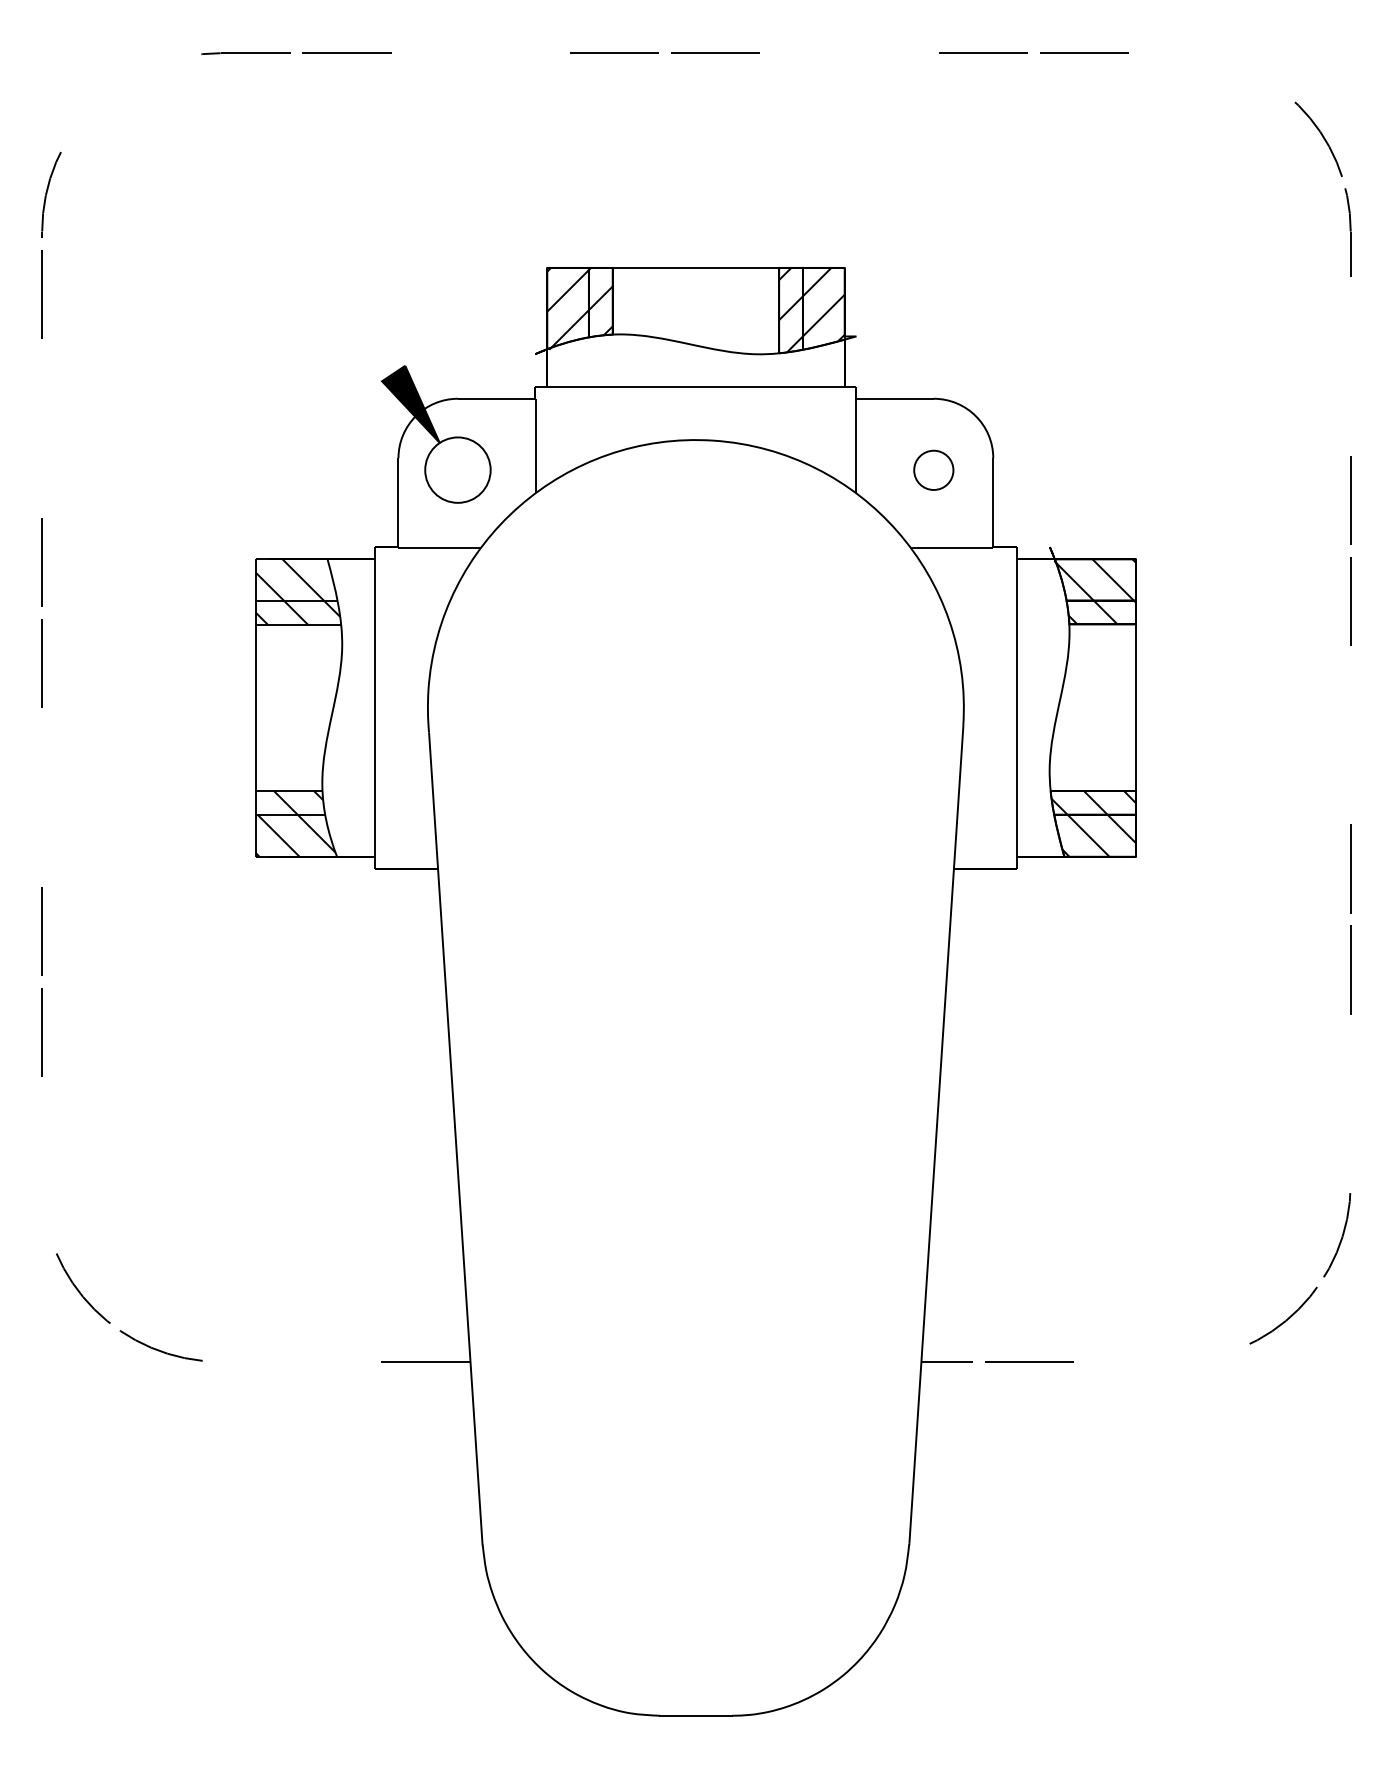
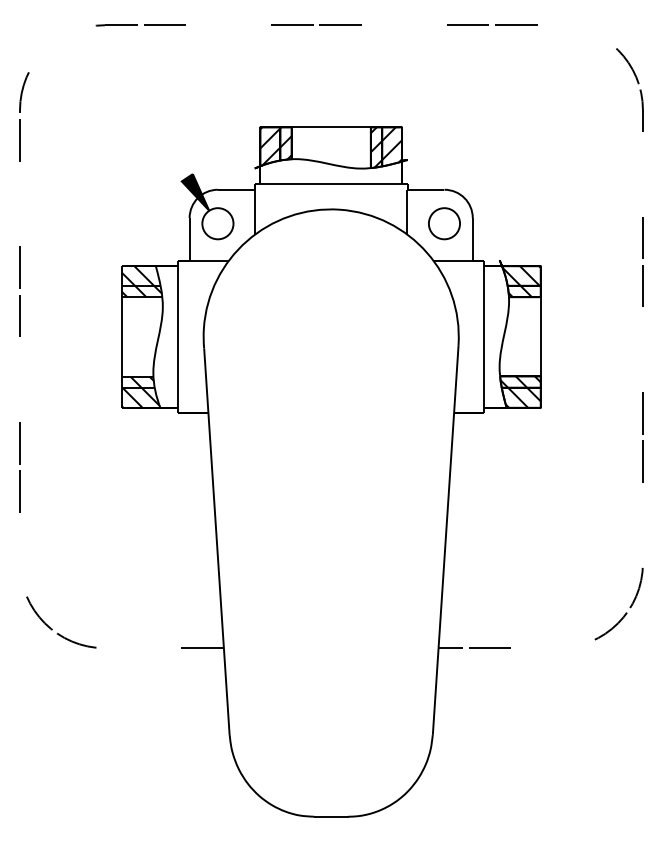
part: (933, 469) -> (444, 223), size x1.67

